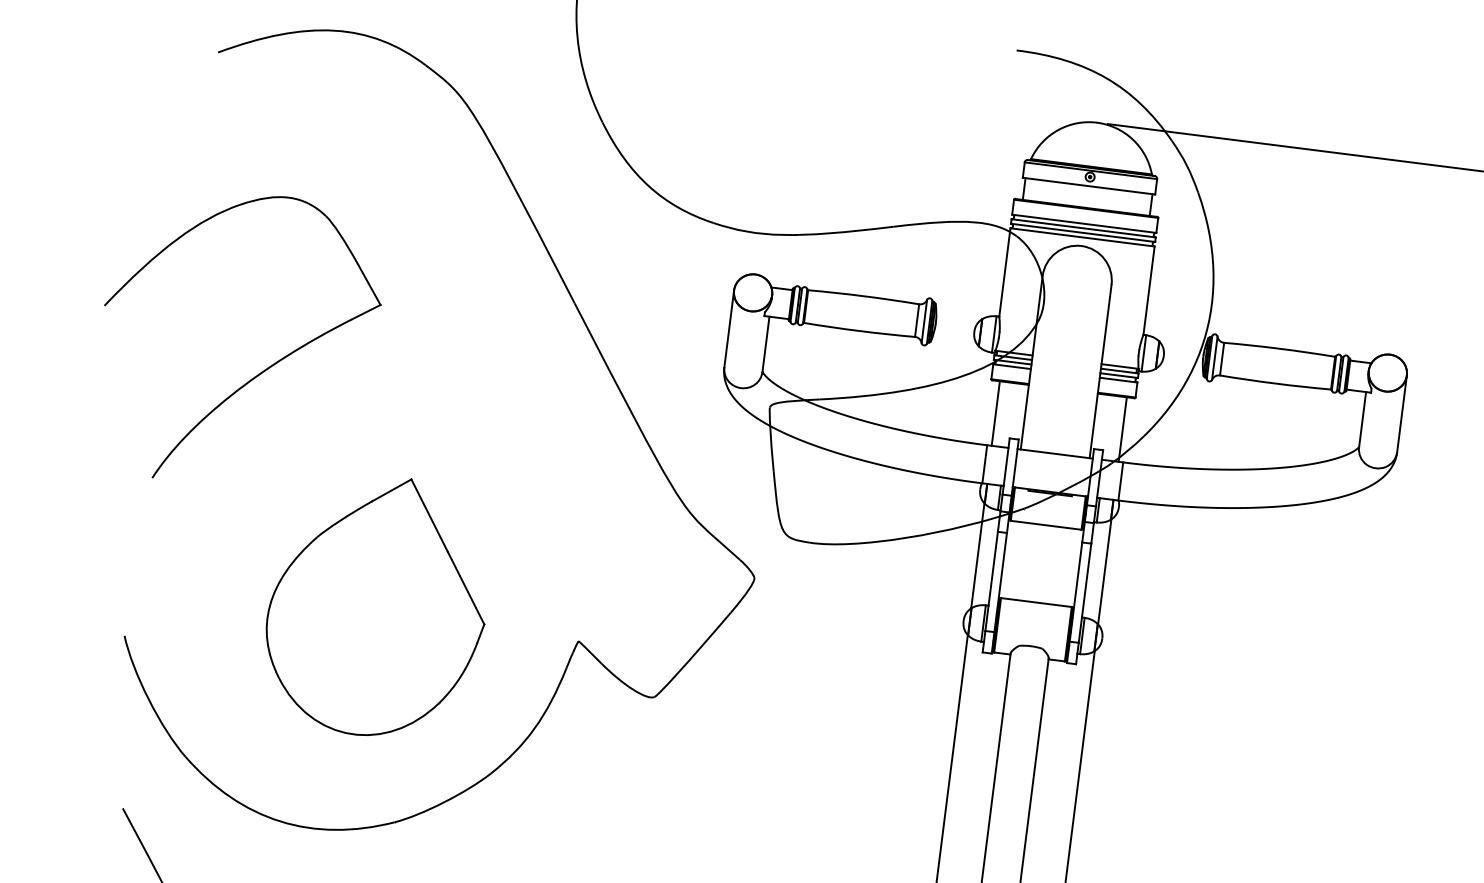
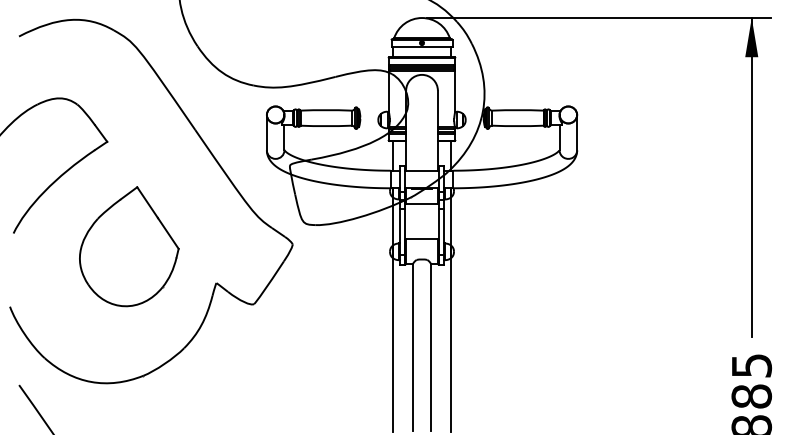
part: (378, 605) -> (129, 246), moved

